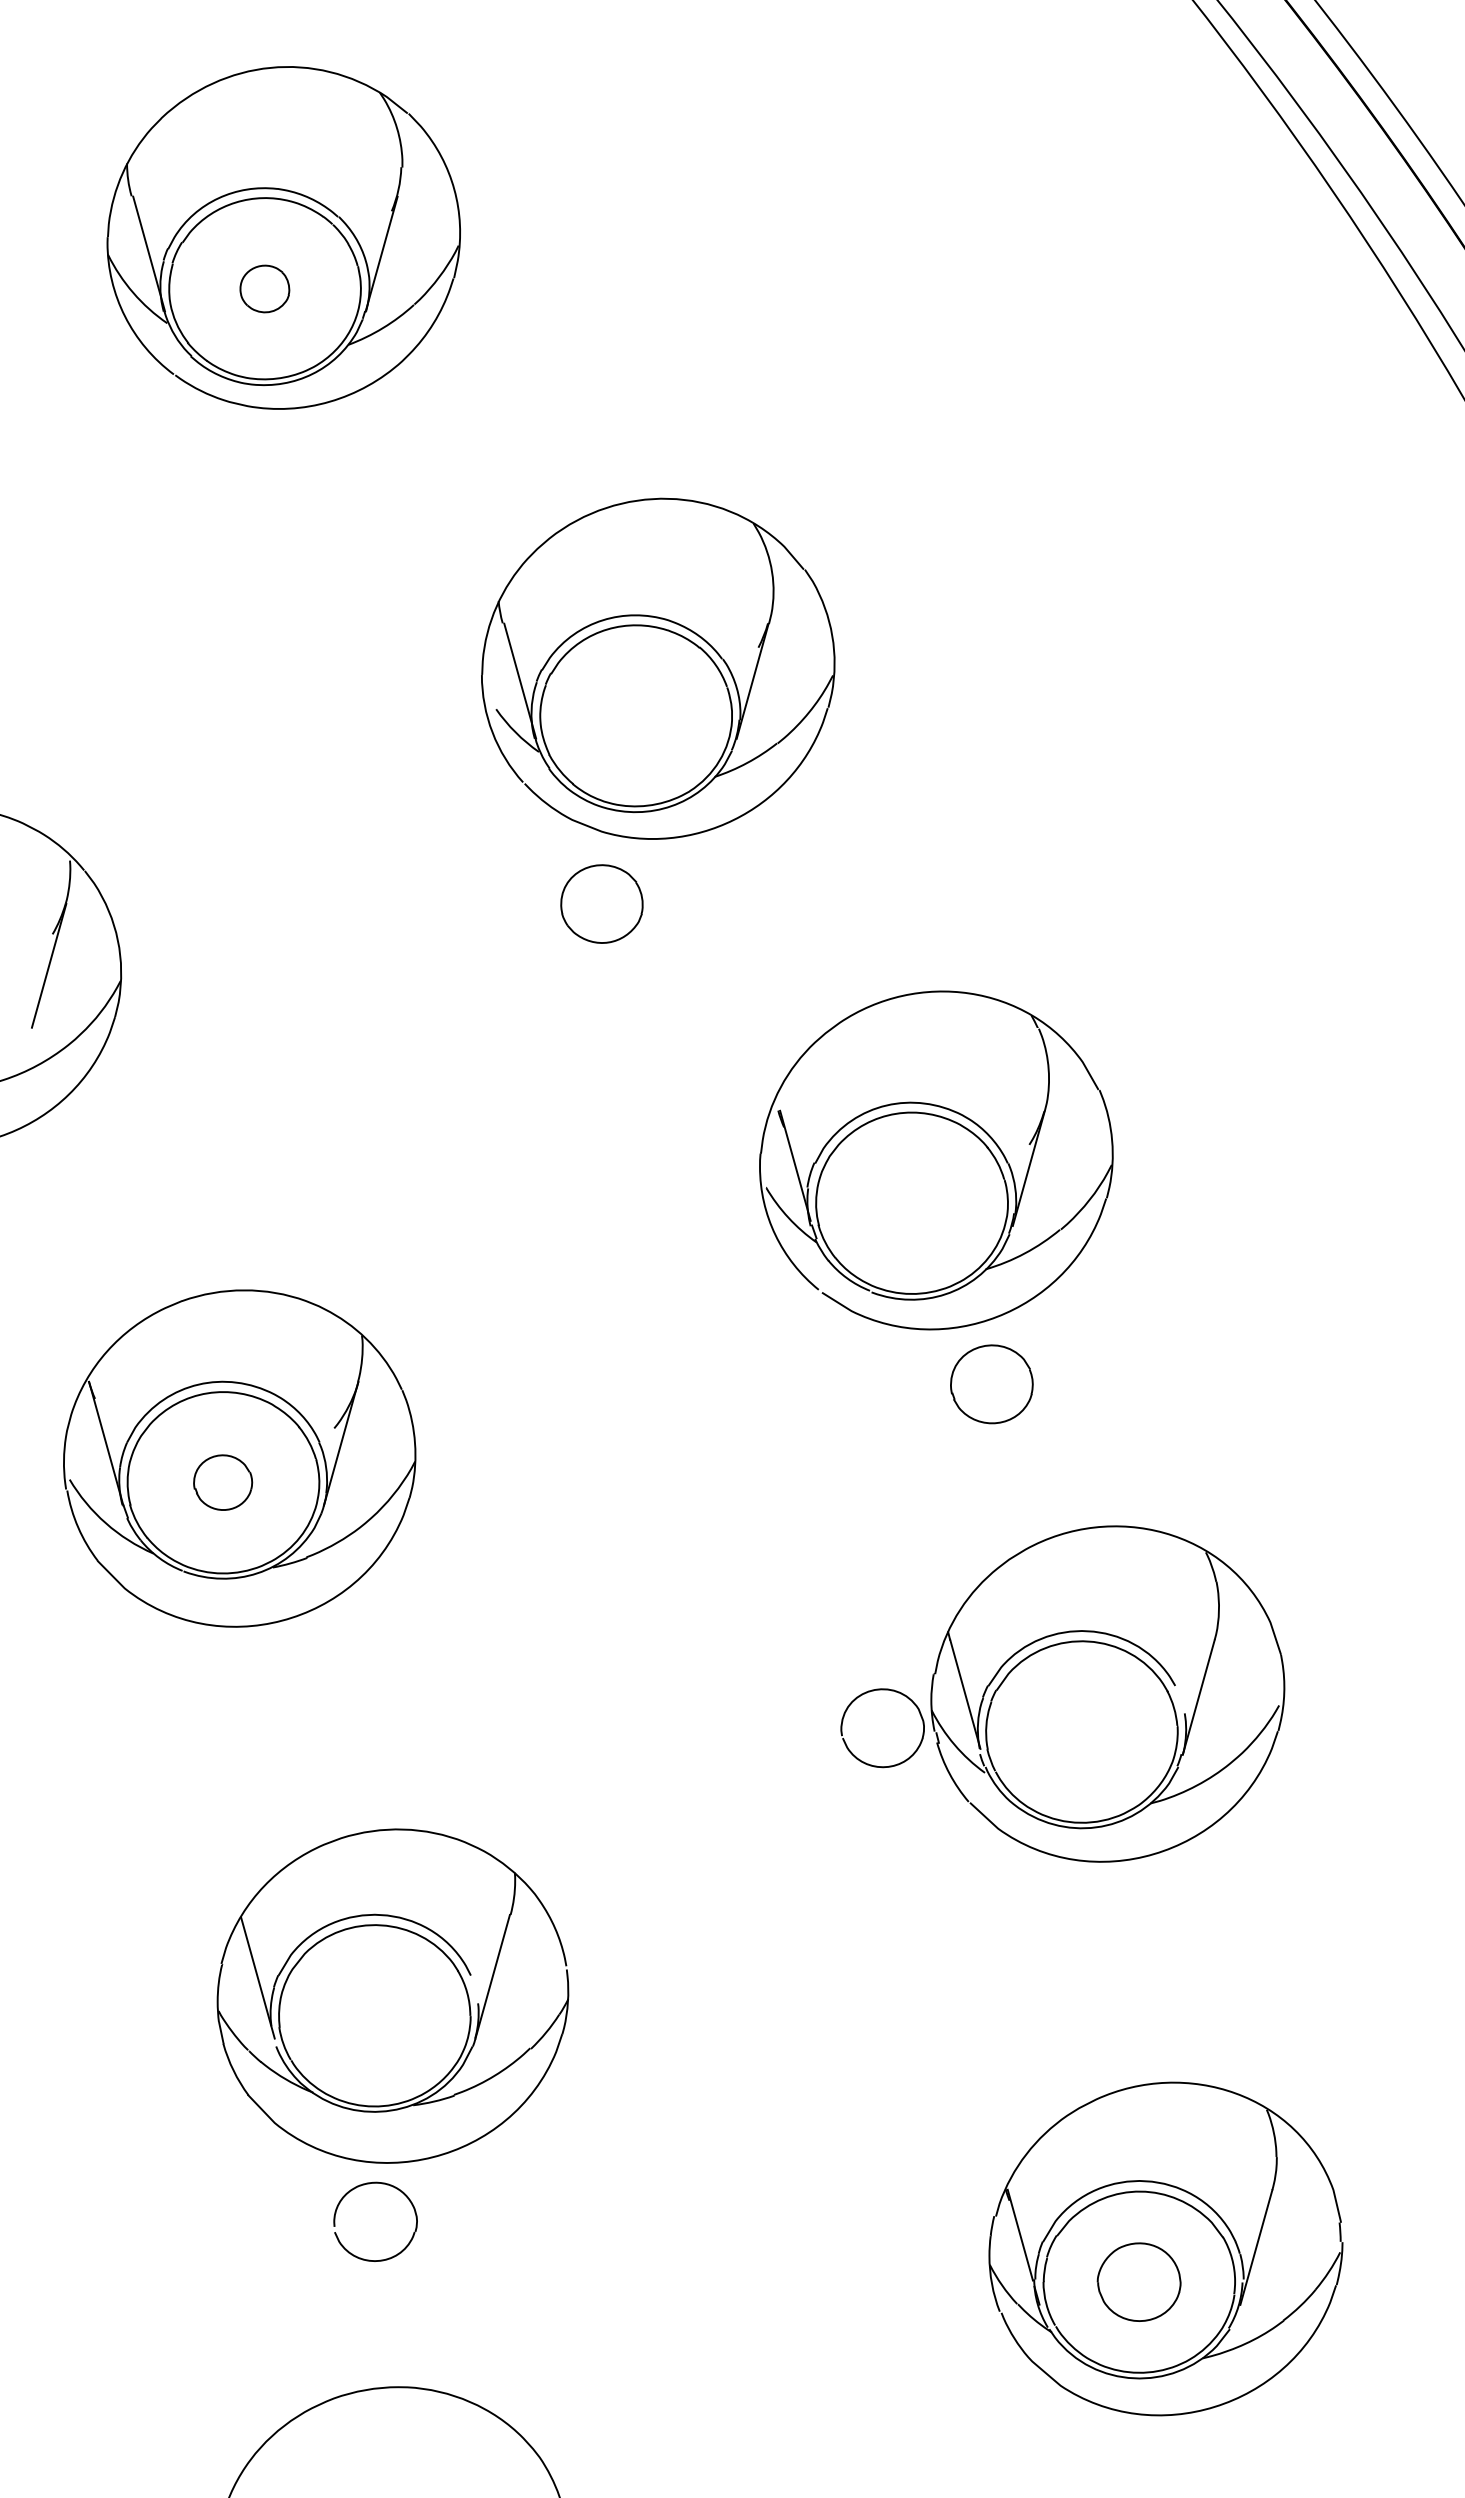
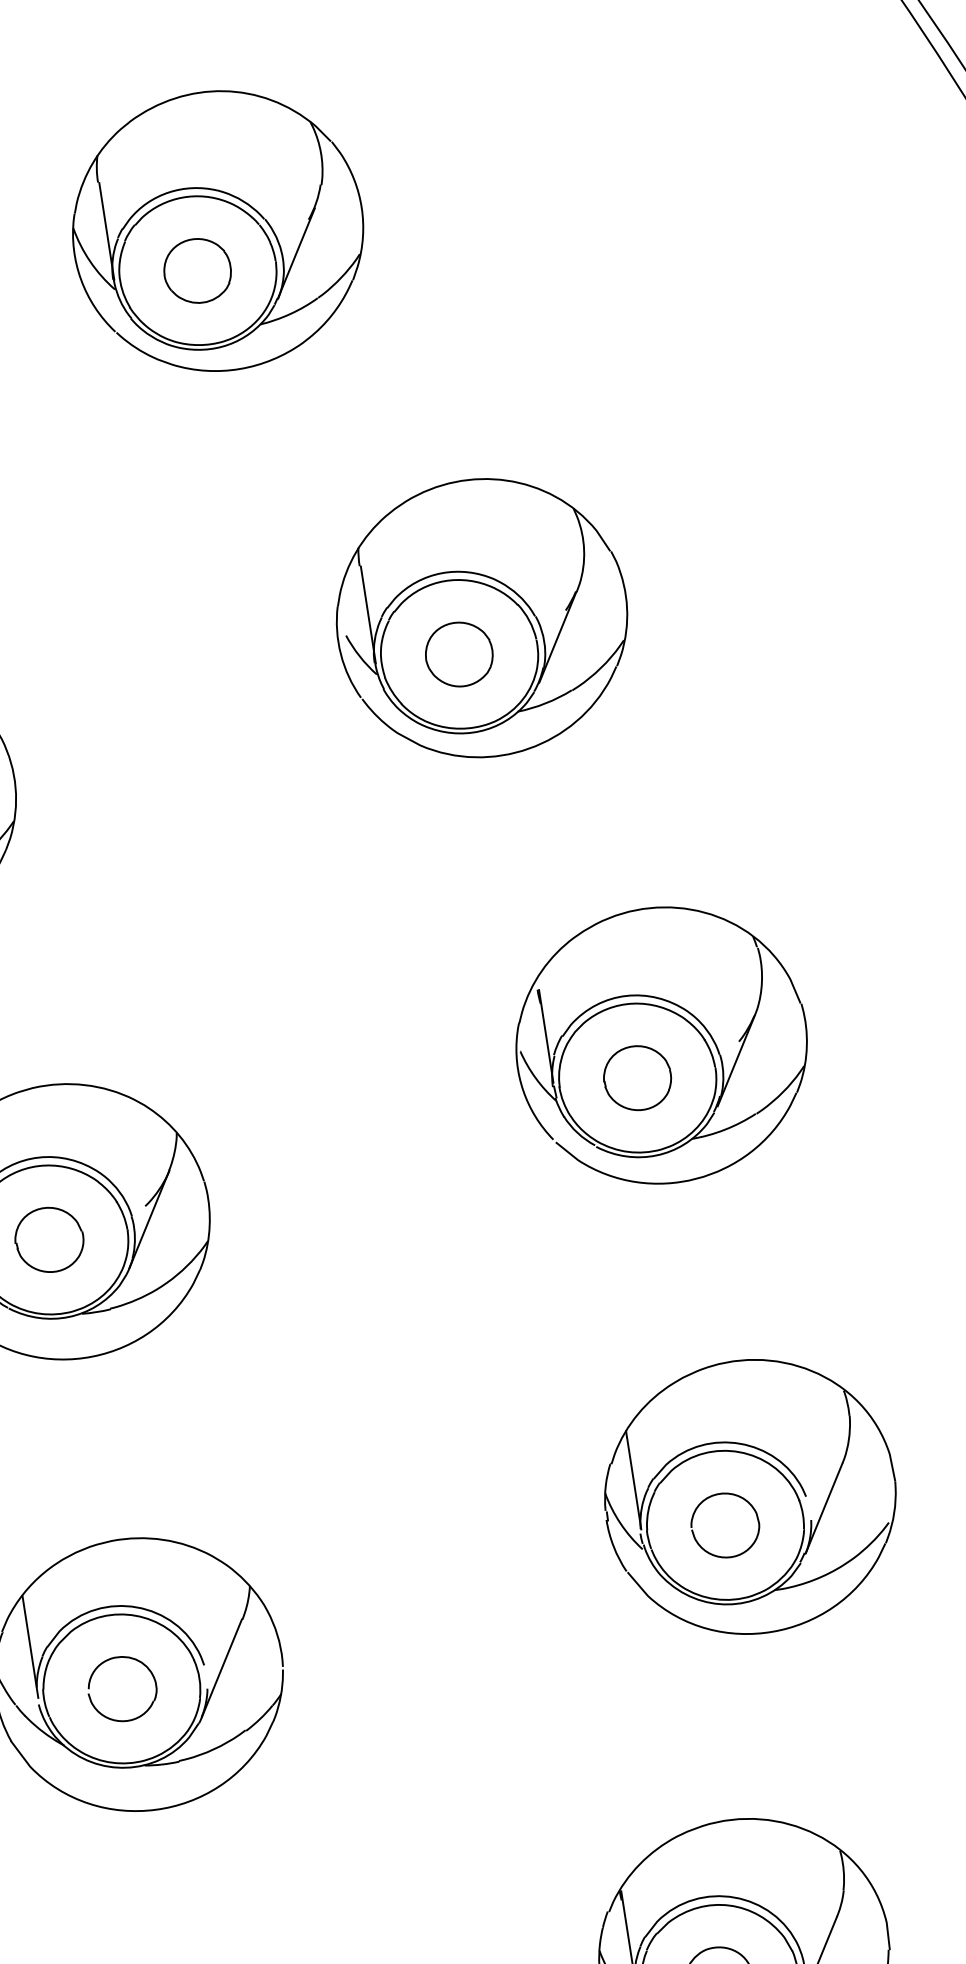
part: (264, 288) -> (197, 270), size x1.67
part: (601, 903) -> (459, 654), moved
part: (991, 1384) -> (637, 1078), moved
part: (222, 1482) -> (48, 1239), size x1.43
part: (876, 1765) -> (716, 1555), moved
part: (369, 2184) -> (121, 1658), moved

